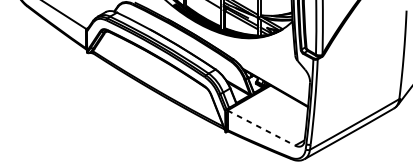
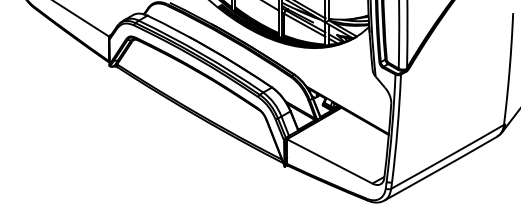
line: (261, 128) -> (330, 161), dashed -> solid

